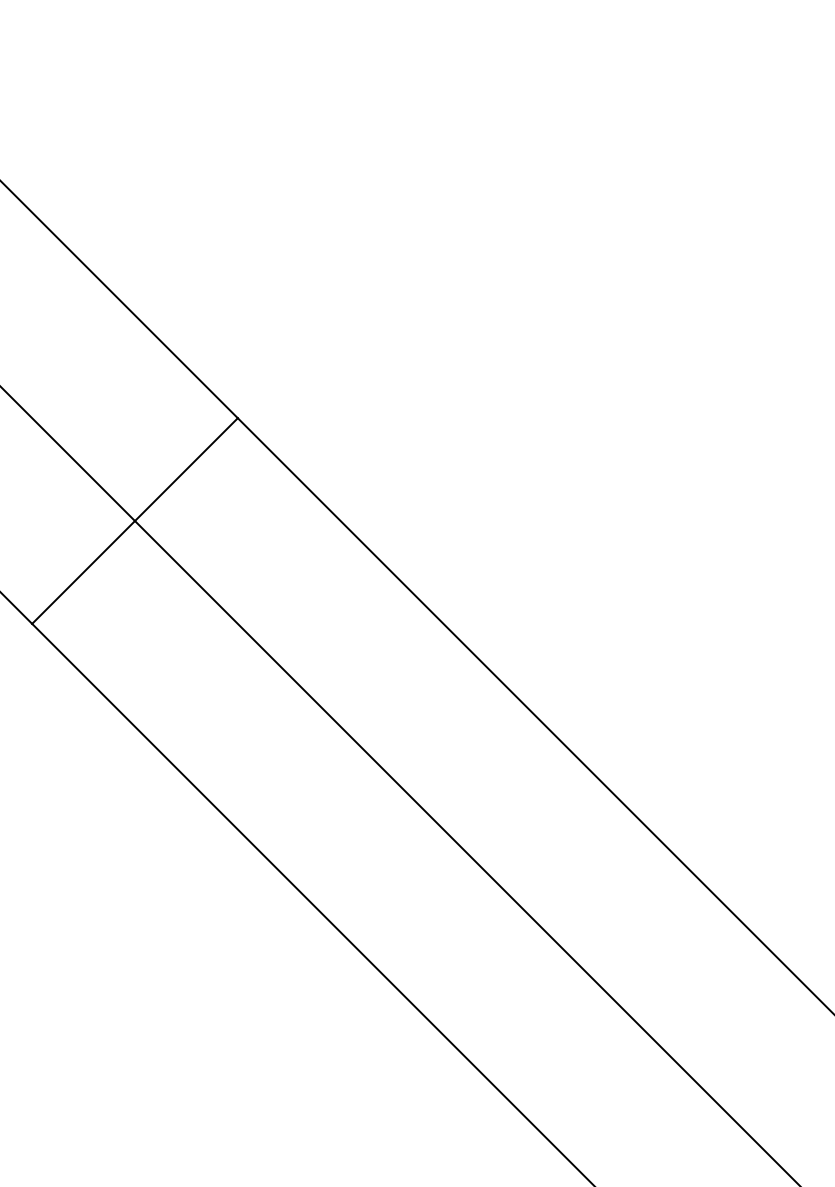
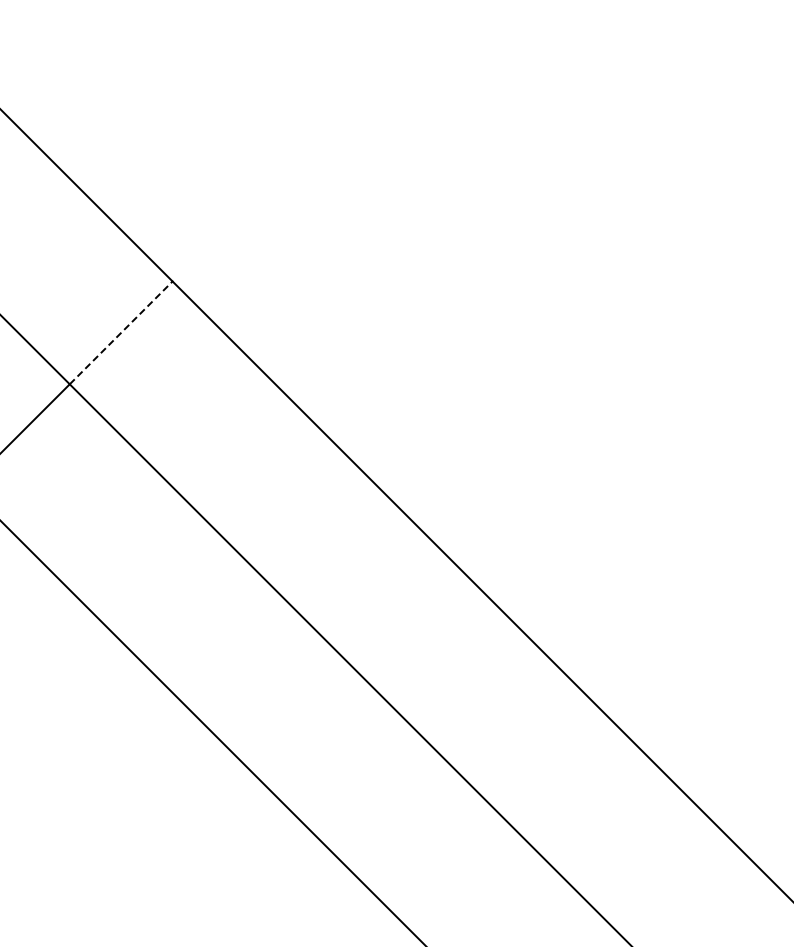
line: (186, 469) -> (121, 332), solid -> dashed

